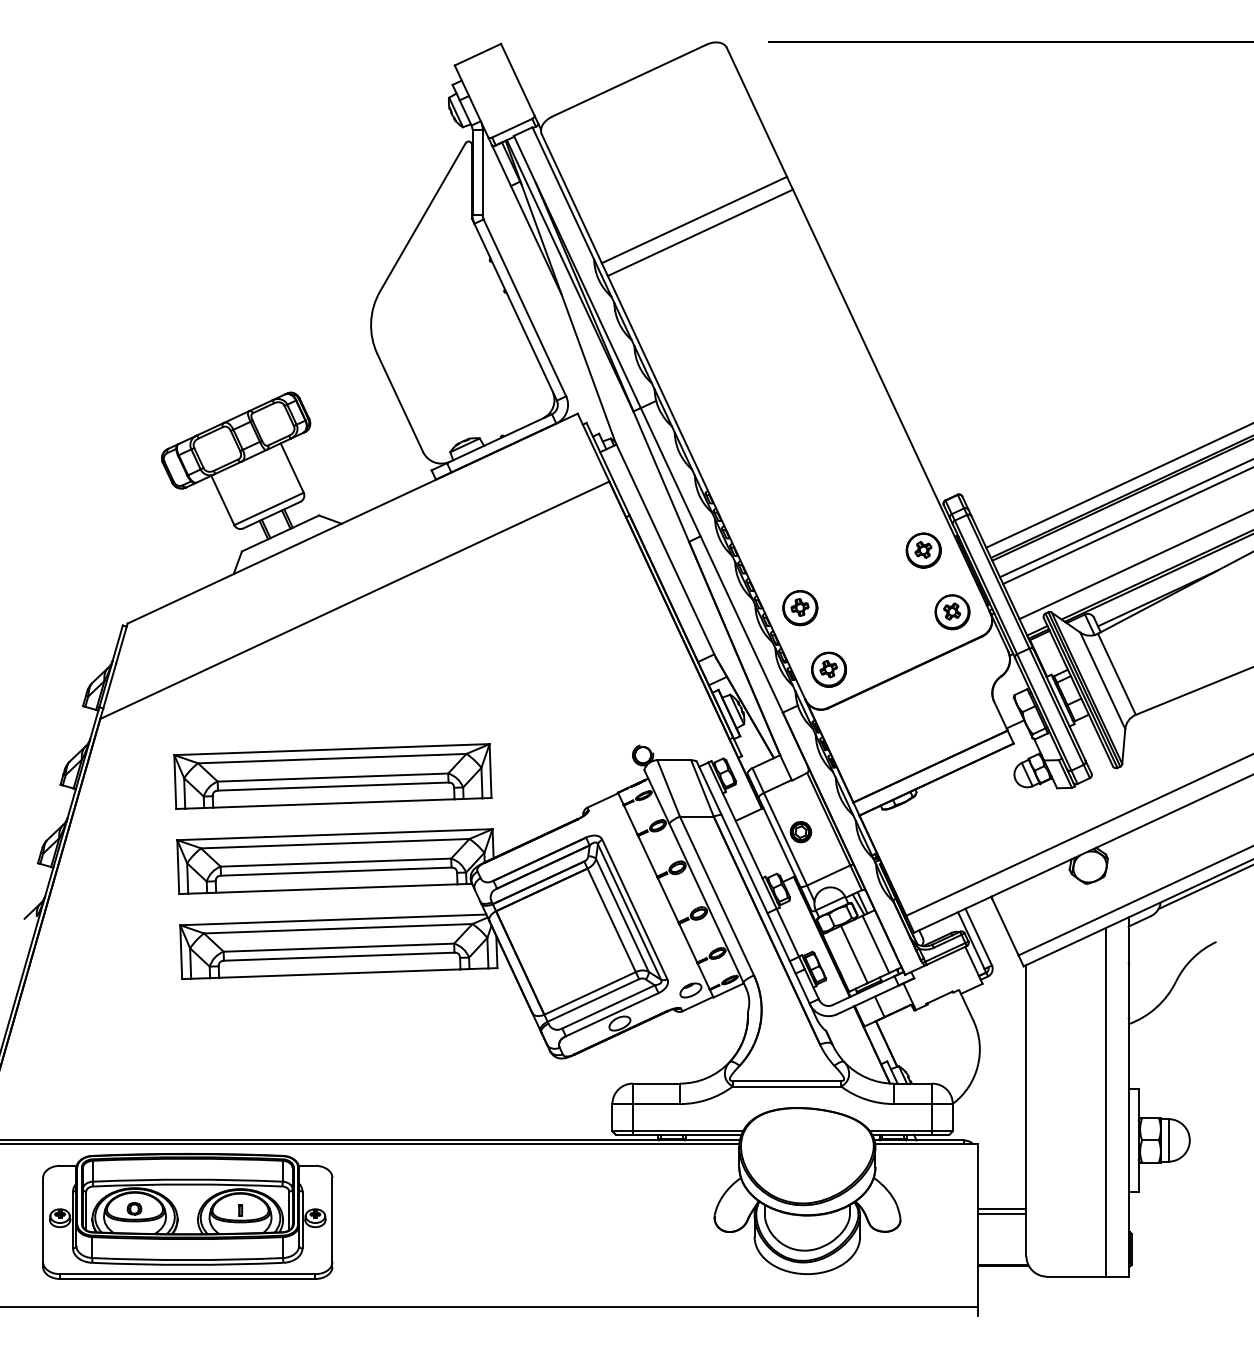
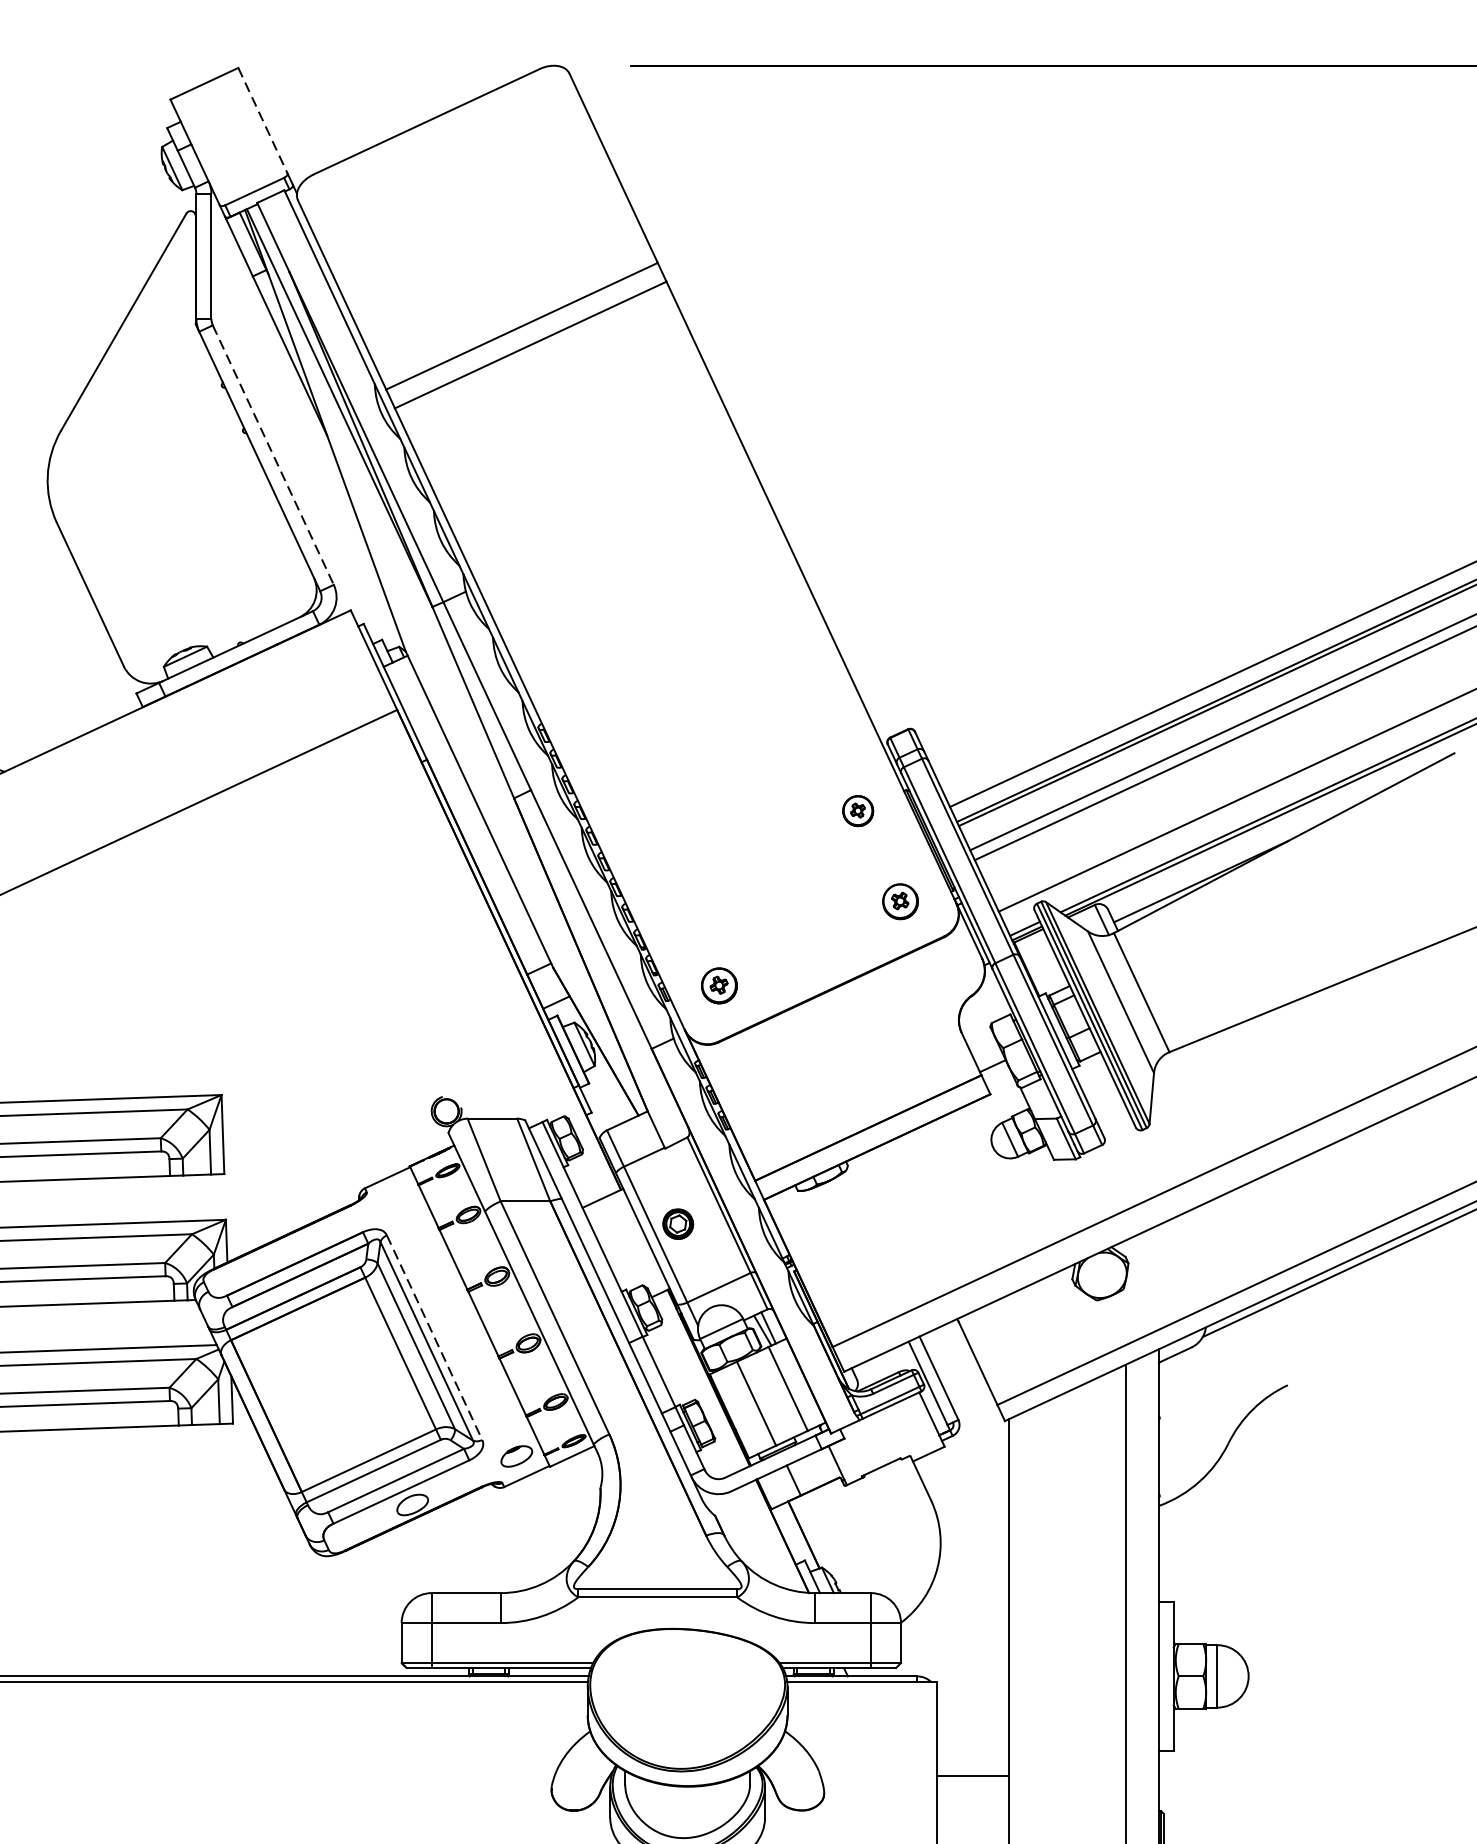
line: (517, 79) -> (262, 120), solid -> dashed
line: (524, 307) -> (272, 454), solid -> dashed
part: (923, 550) -> (857, 811), size x0.6
part: (800, 608) -> (677, 896), removed
part: (952, 612) -> (900, 901), size x0.7
part: (828, 669) -> (718, 985), size x0.7
line: (635, 909) -> (435, 1337), solid -> dashed
line: (1001, 1213) -> (972, 1783), removed

